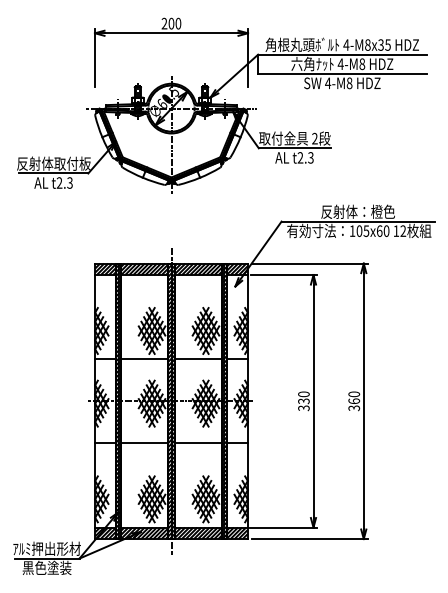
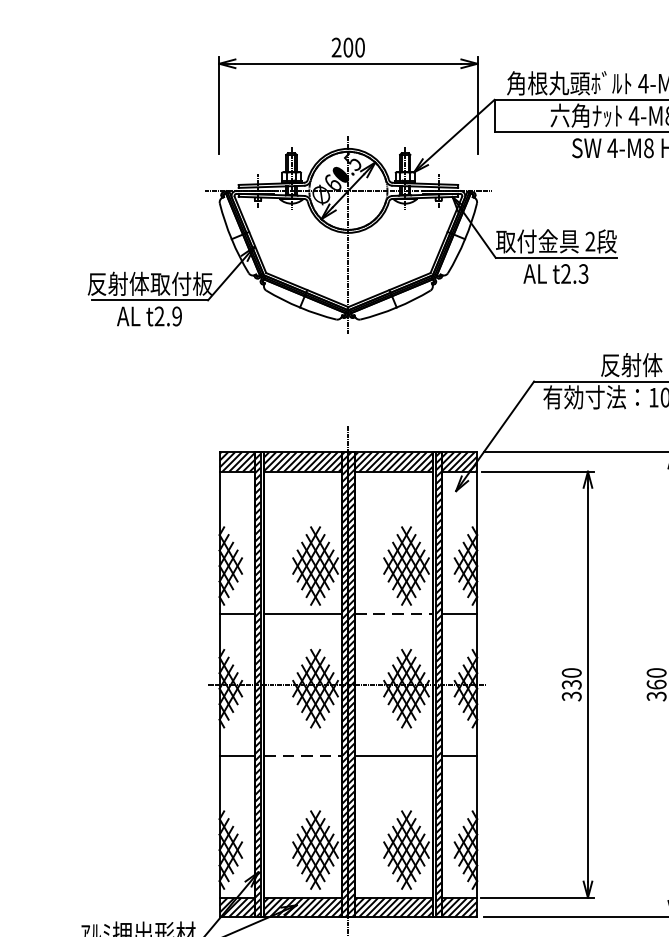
text: (69, 182) -> (176, 315), t2.3 -> t2.9
line: (198, 359) -> (393, 614), solid -> dashed
line: (145, 443) -> (304, 755), solid -> dashed

